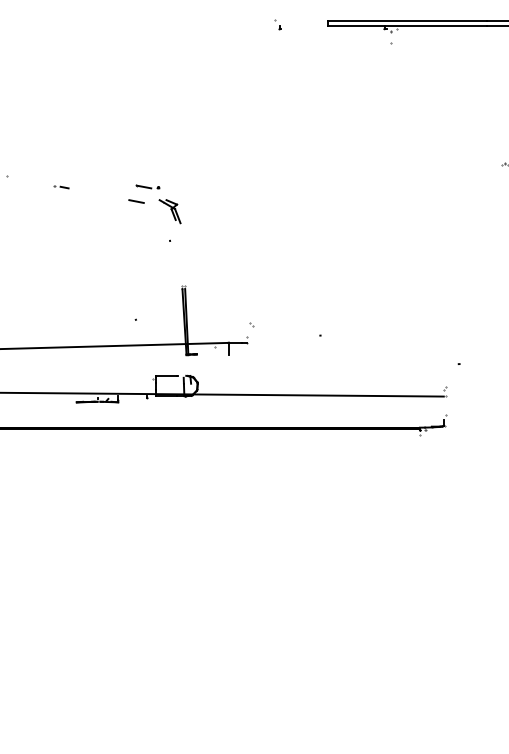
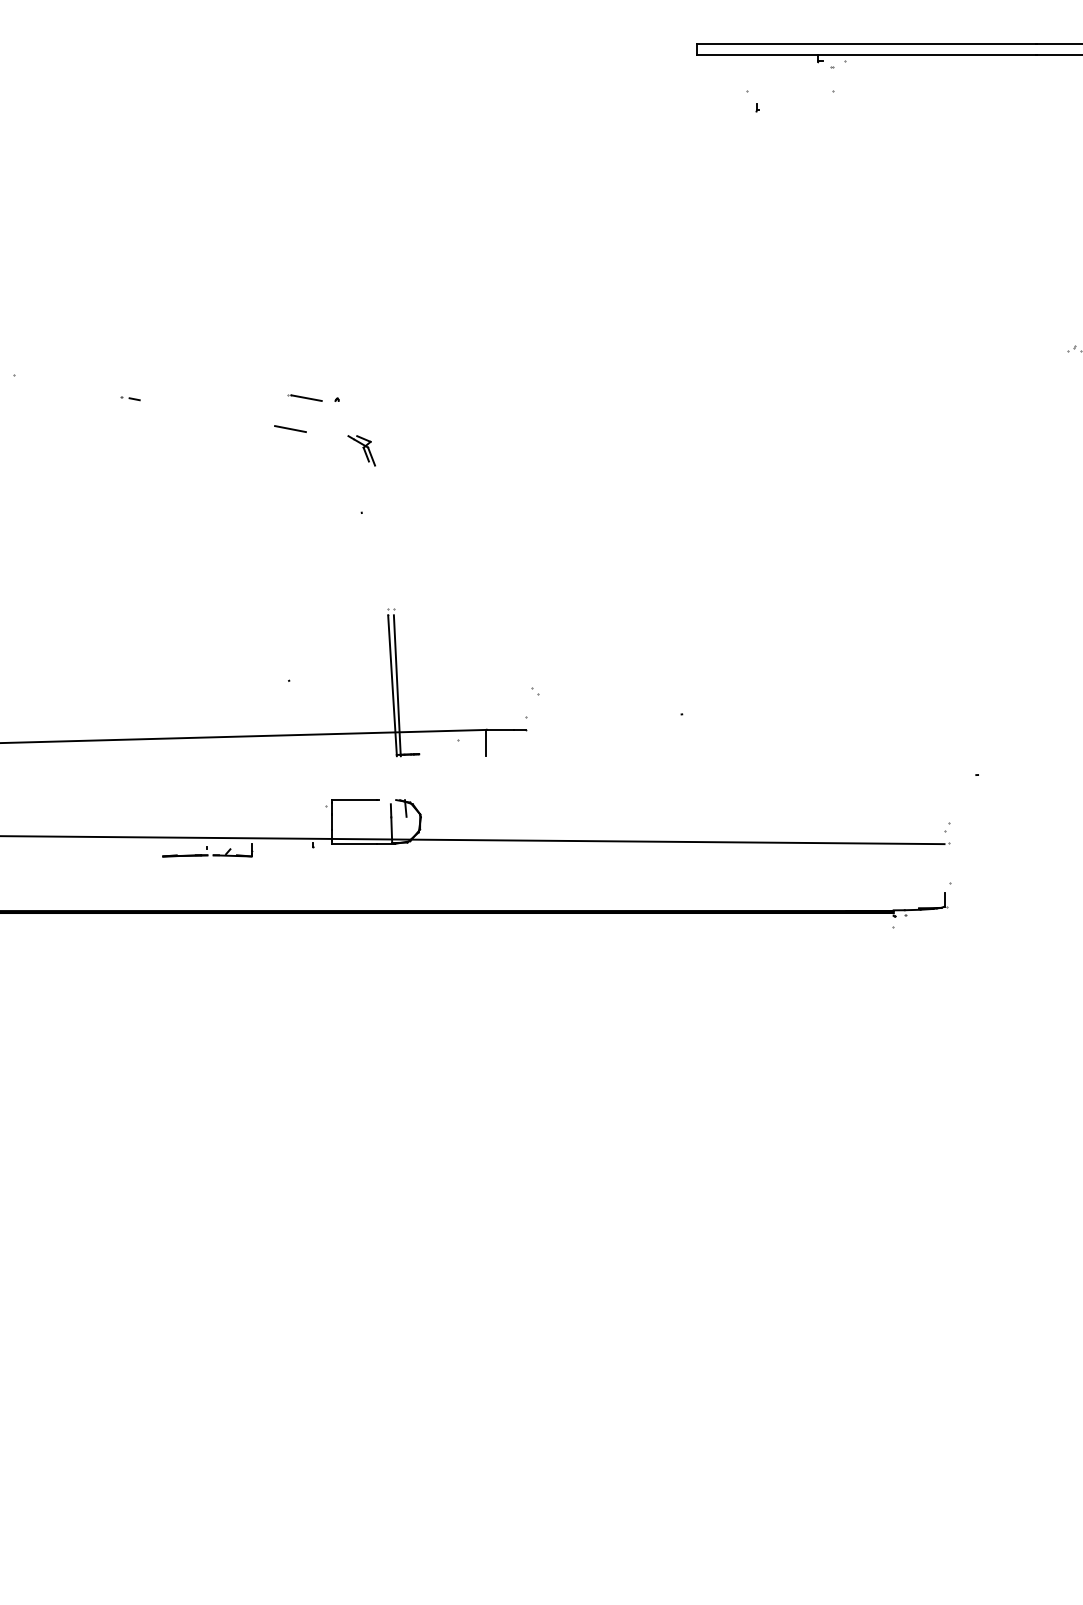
part: (277, 24) -> (752, 101), moved
part: (61, 187) -> (130, 399), size x0.6
part: (169, 211) -> (360, 450), size x0.6

